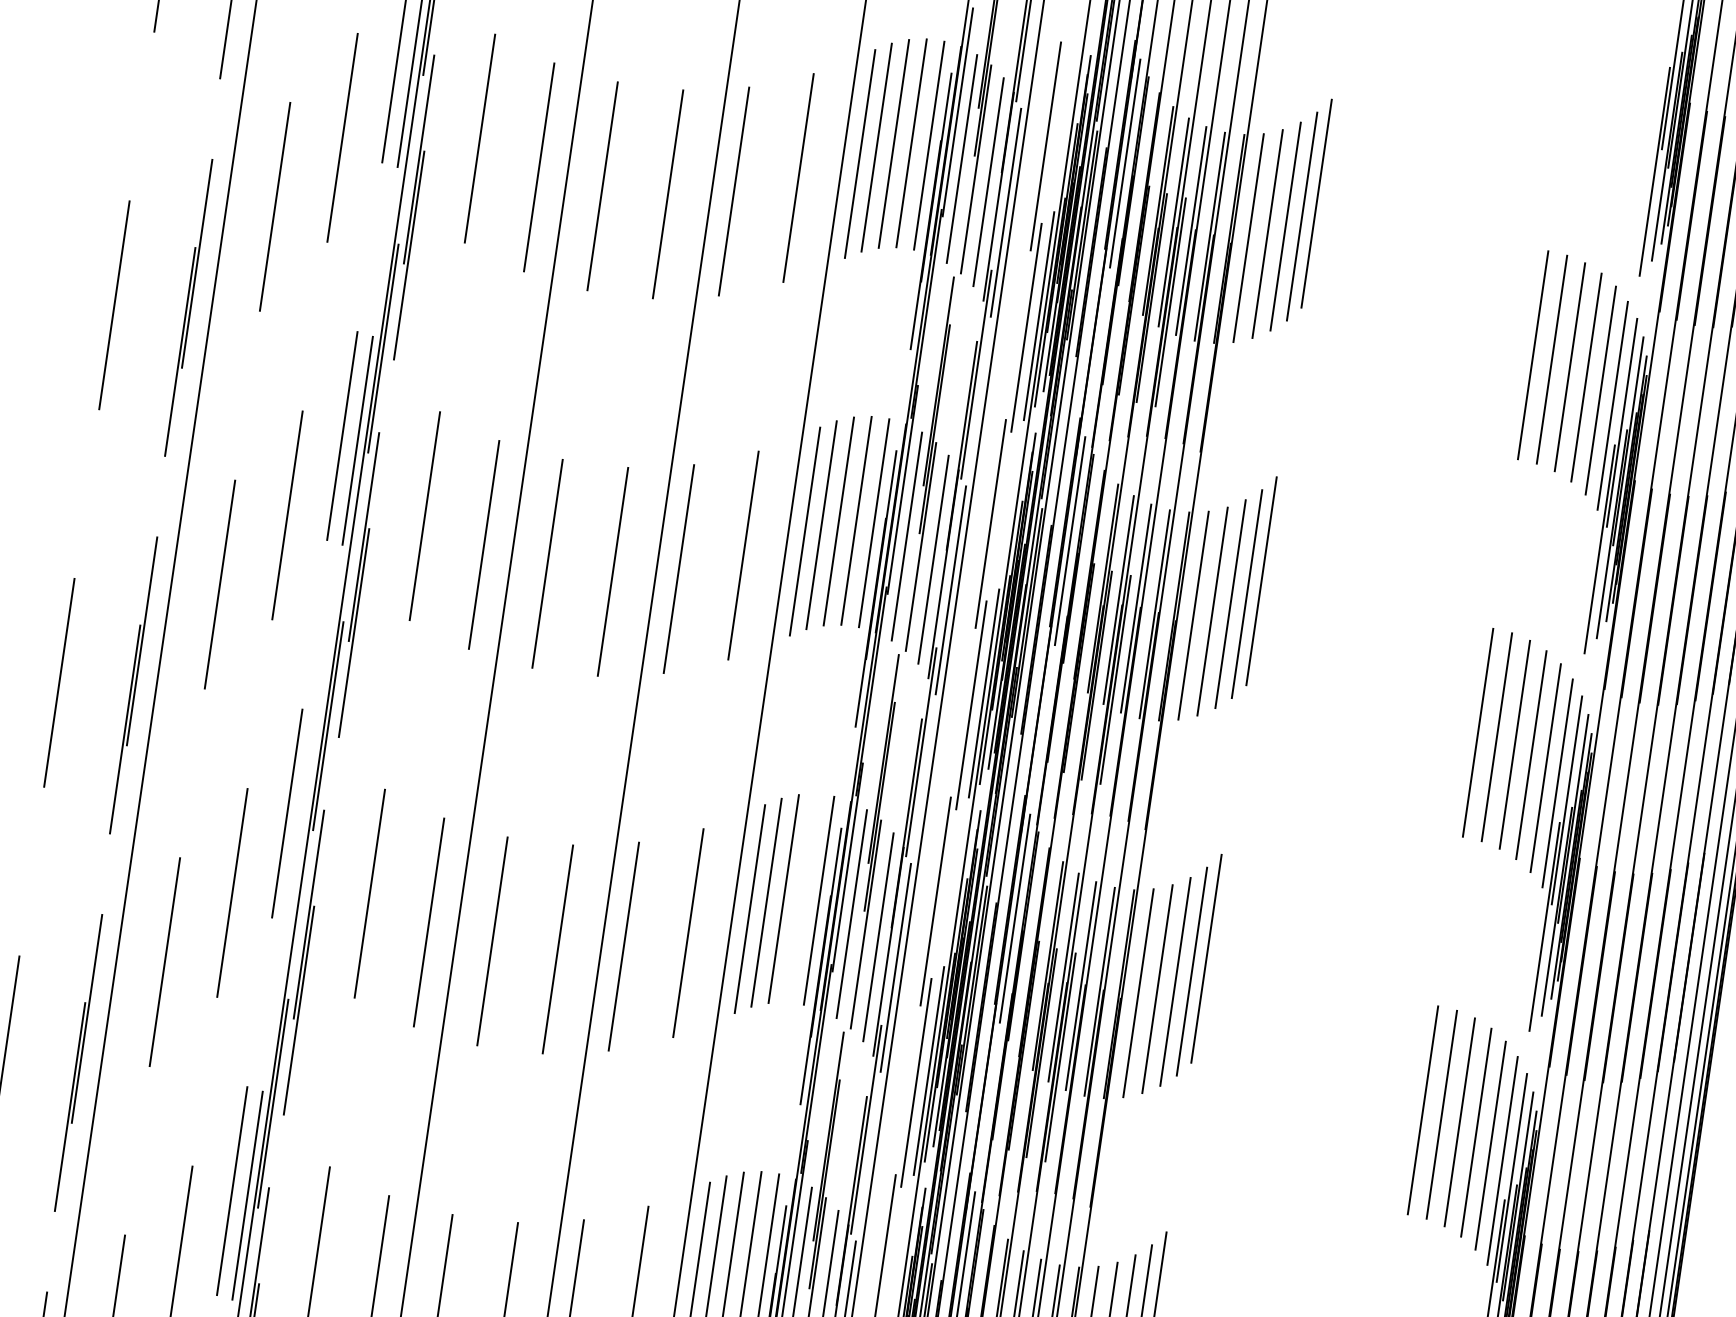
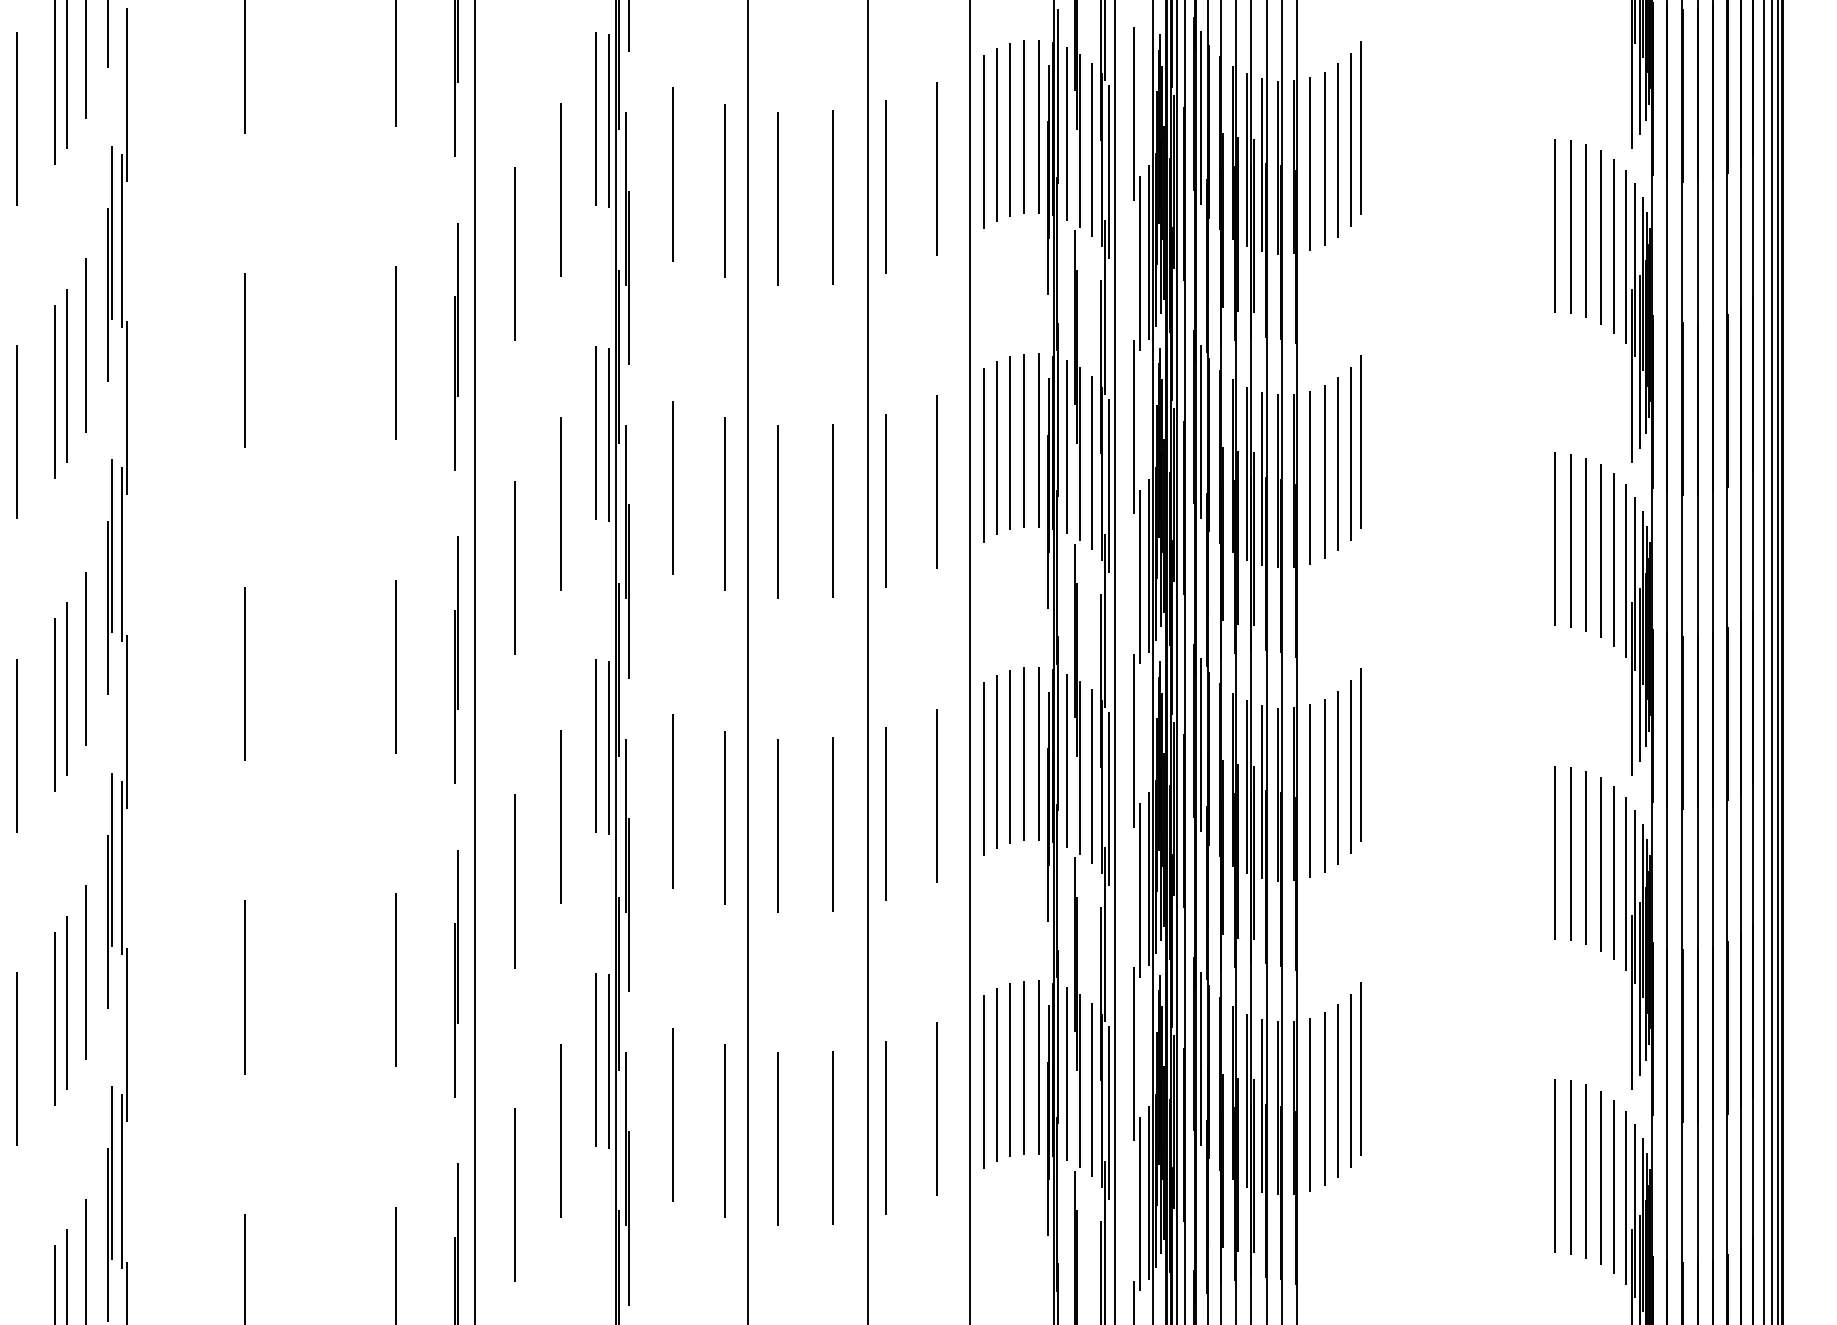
line: (302, 817) -> (609, 747), added
line: (801, 898) -> (1024, 754), added

